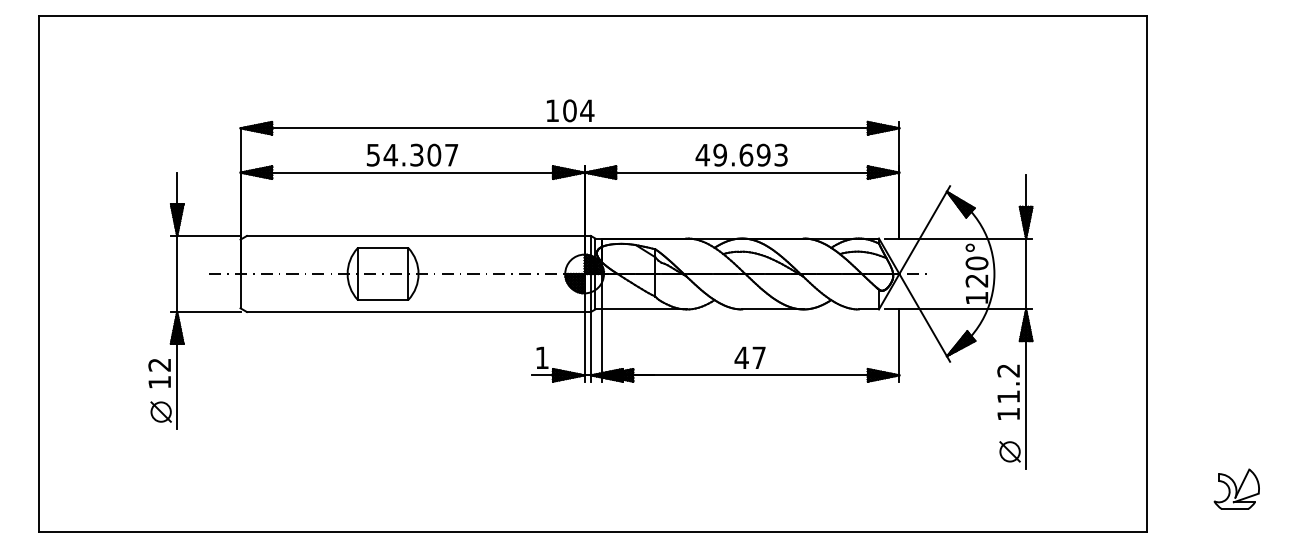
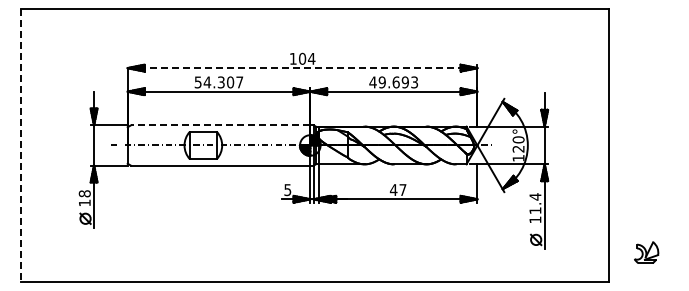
line: (569, 128) -> (302, 68), solid -> dashed
line: (415, 236) -> (220, 125), solid -> dashed
line: (38, 274) -> (20, 145), solid -> dashed
text: (541, 358) -> (287, 190), 1 -> 5
text: (159, 364) -> (84, 193), 12 -> 18
text: (1008, 370) -> (535, 196), 11.2 -> 11.4
part: (1236, 488) -> (646, 252), moved

